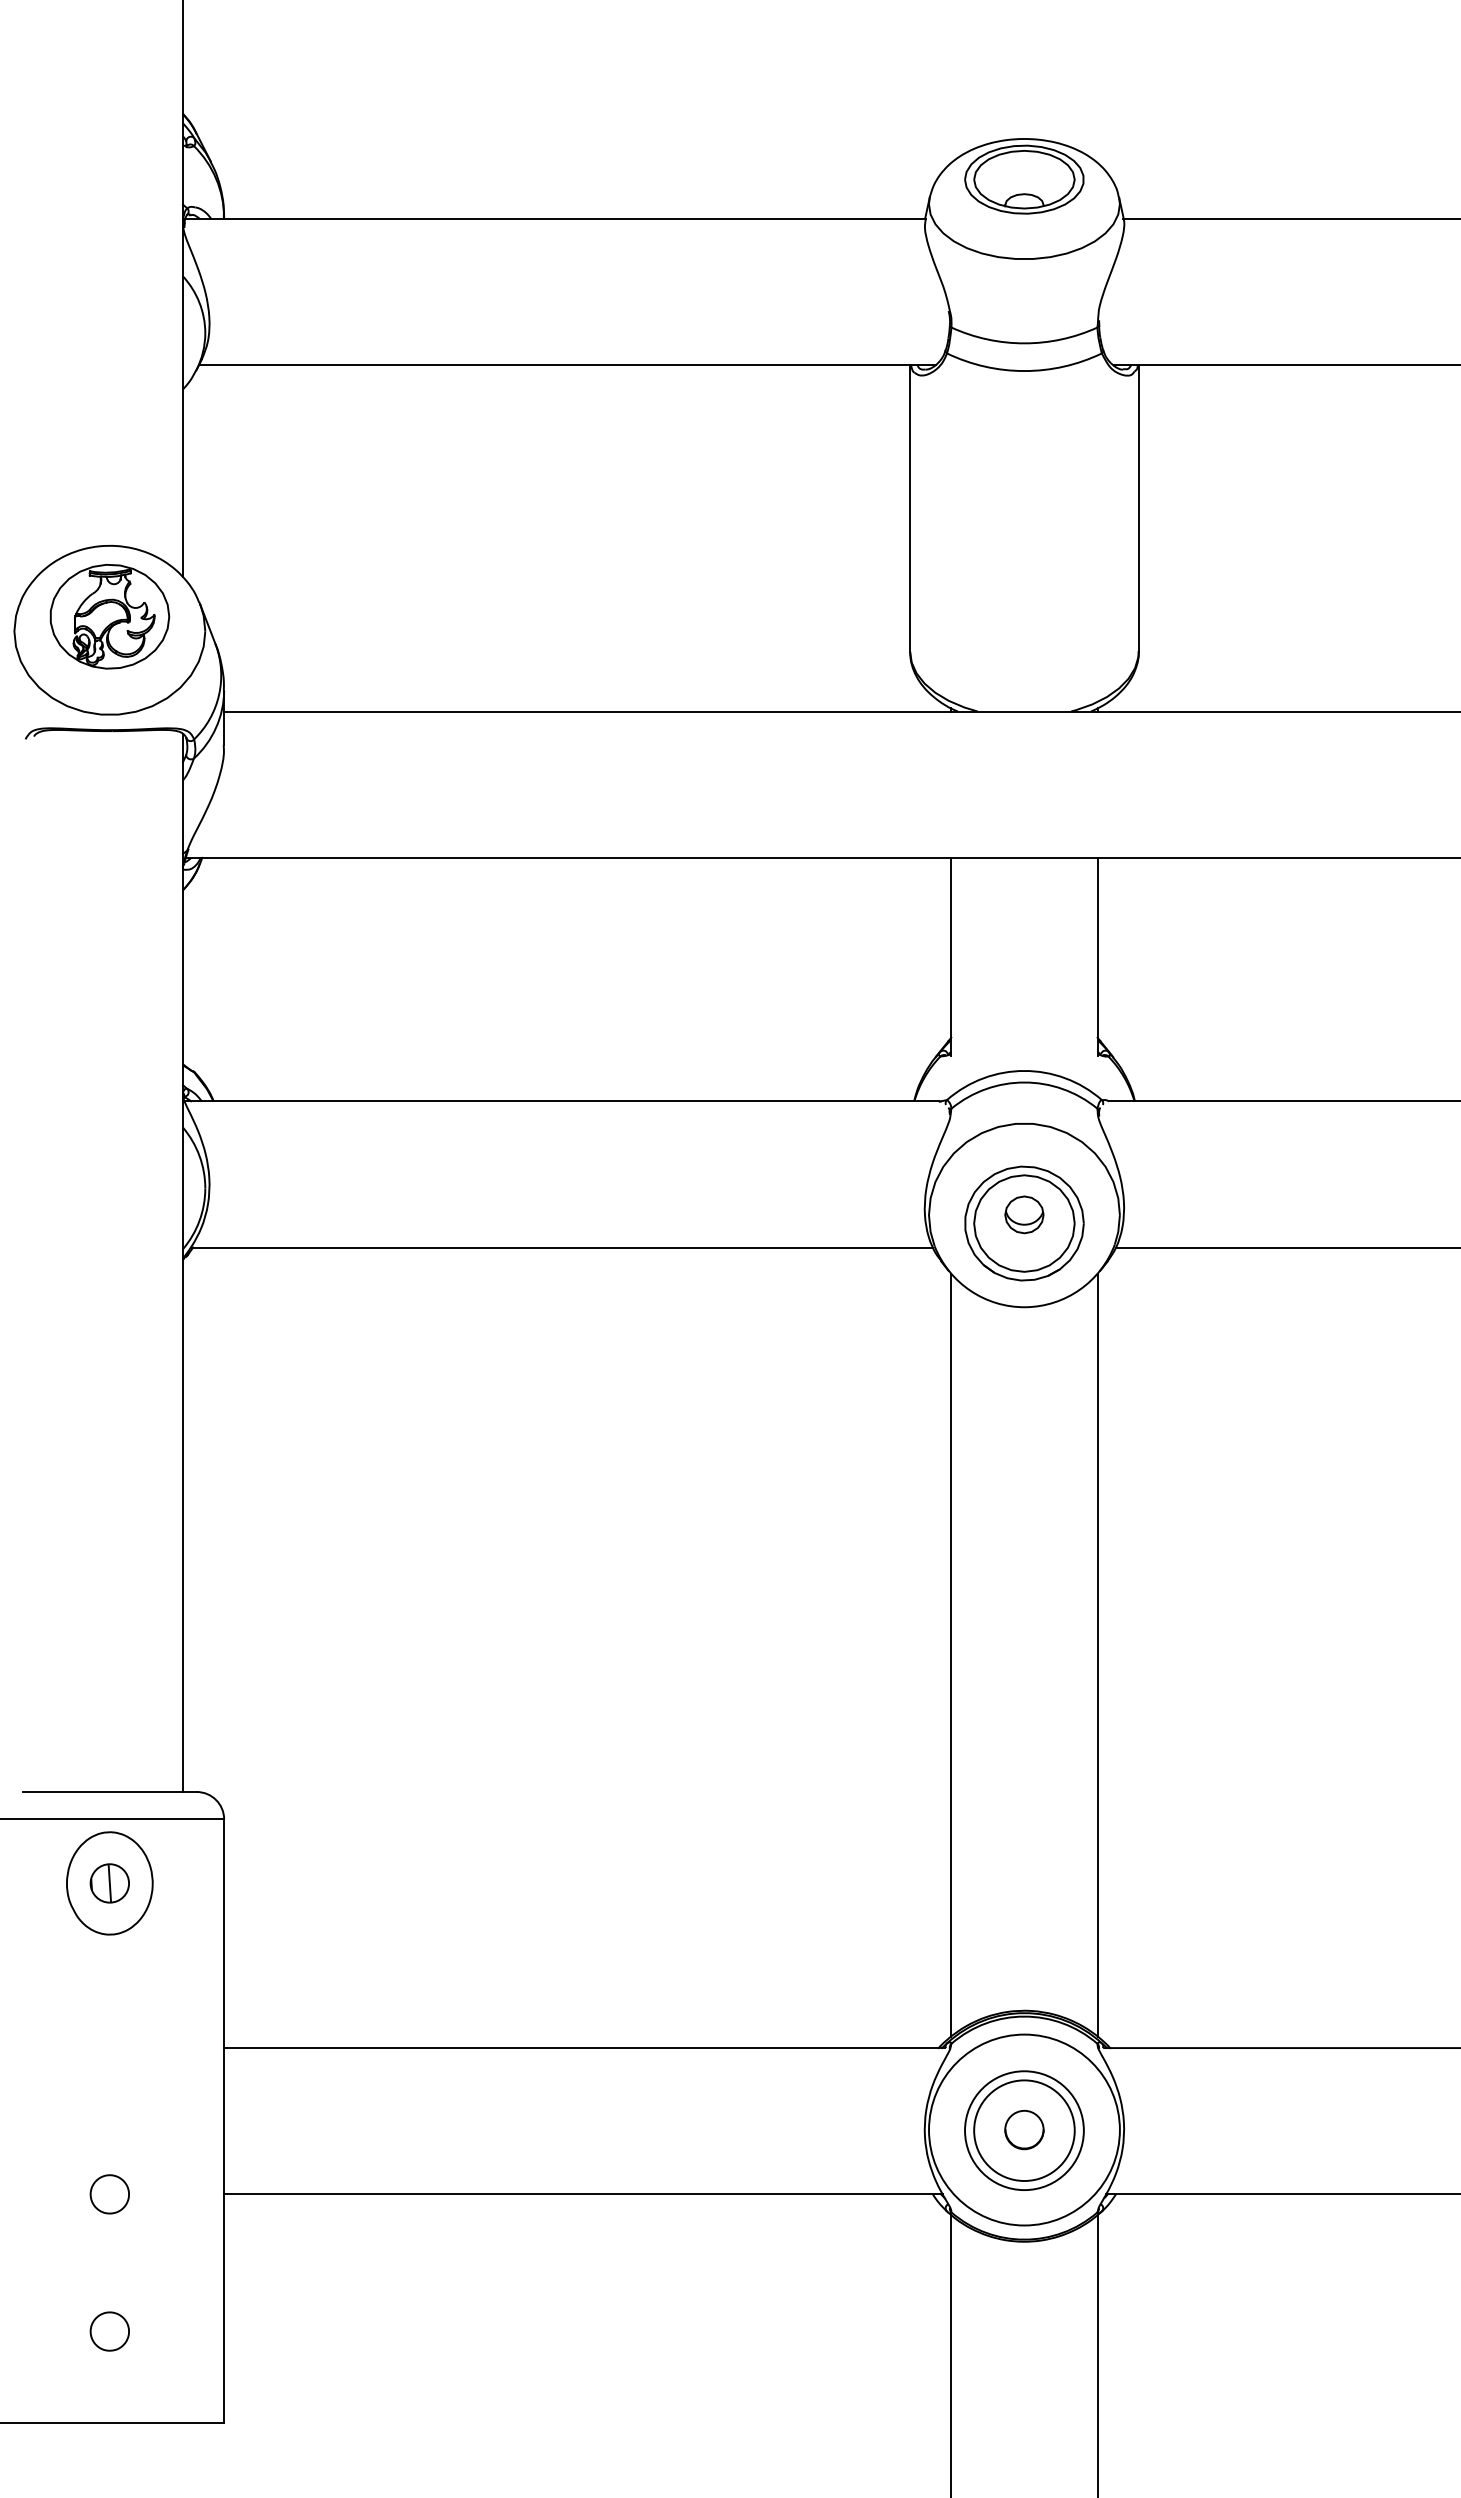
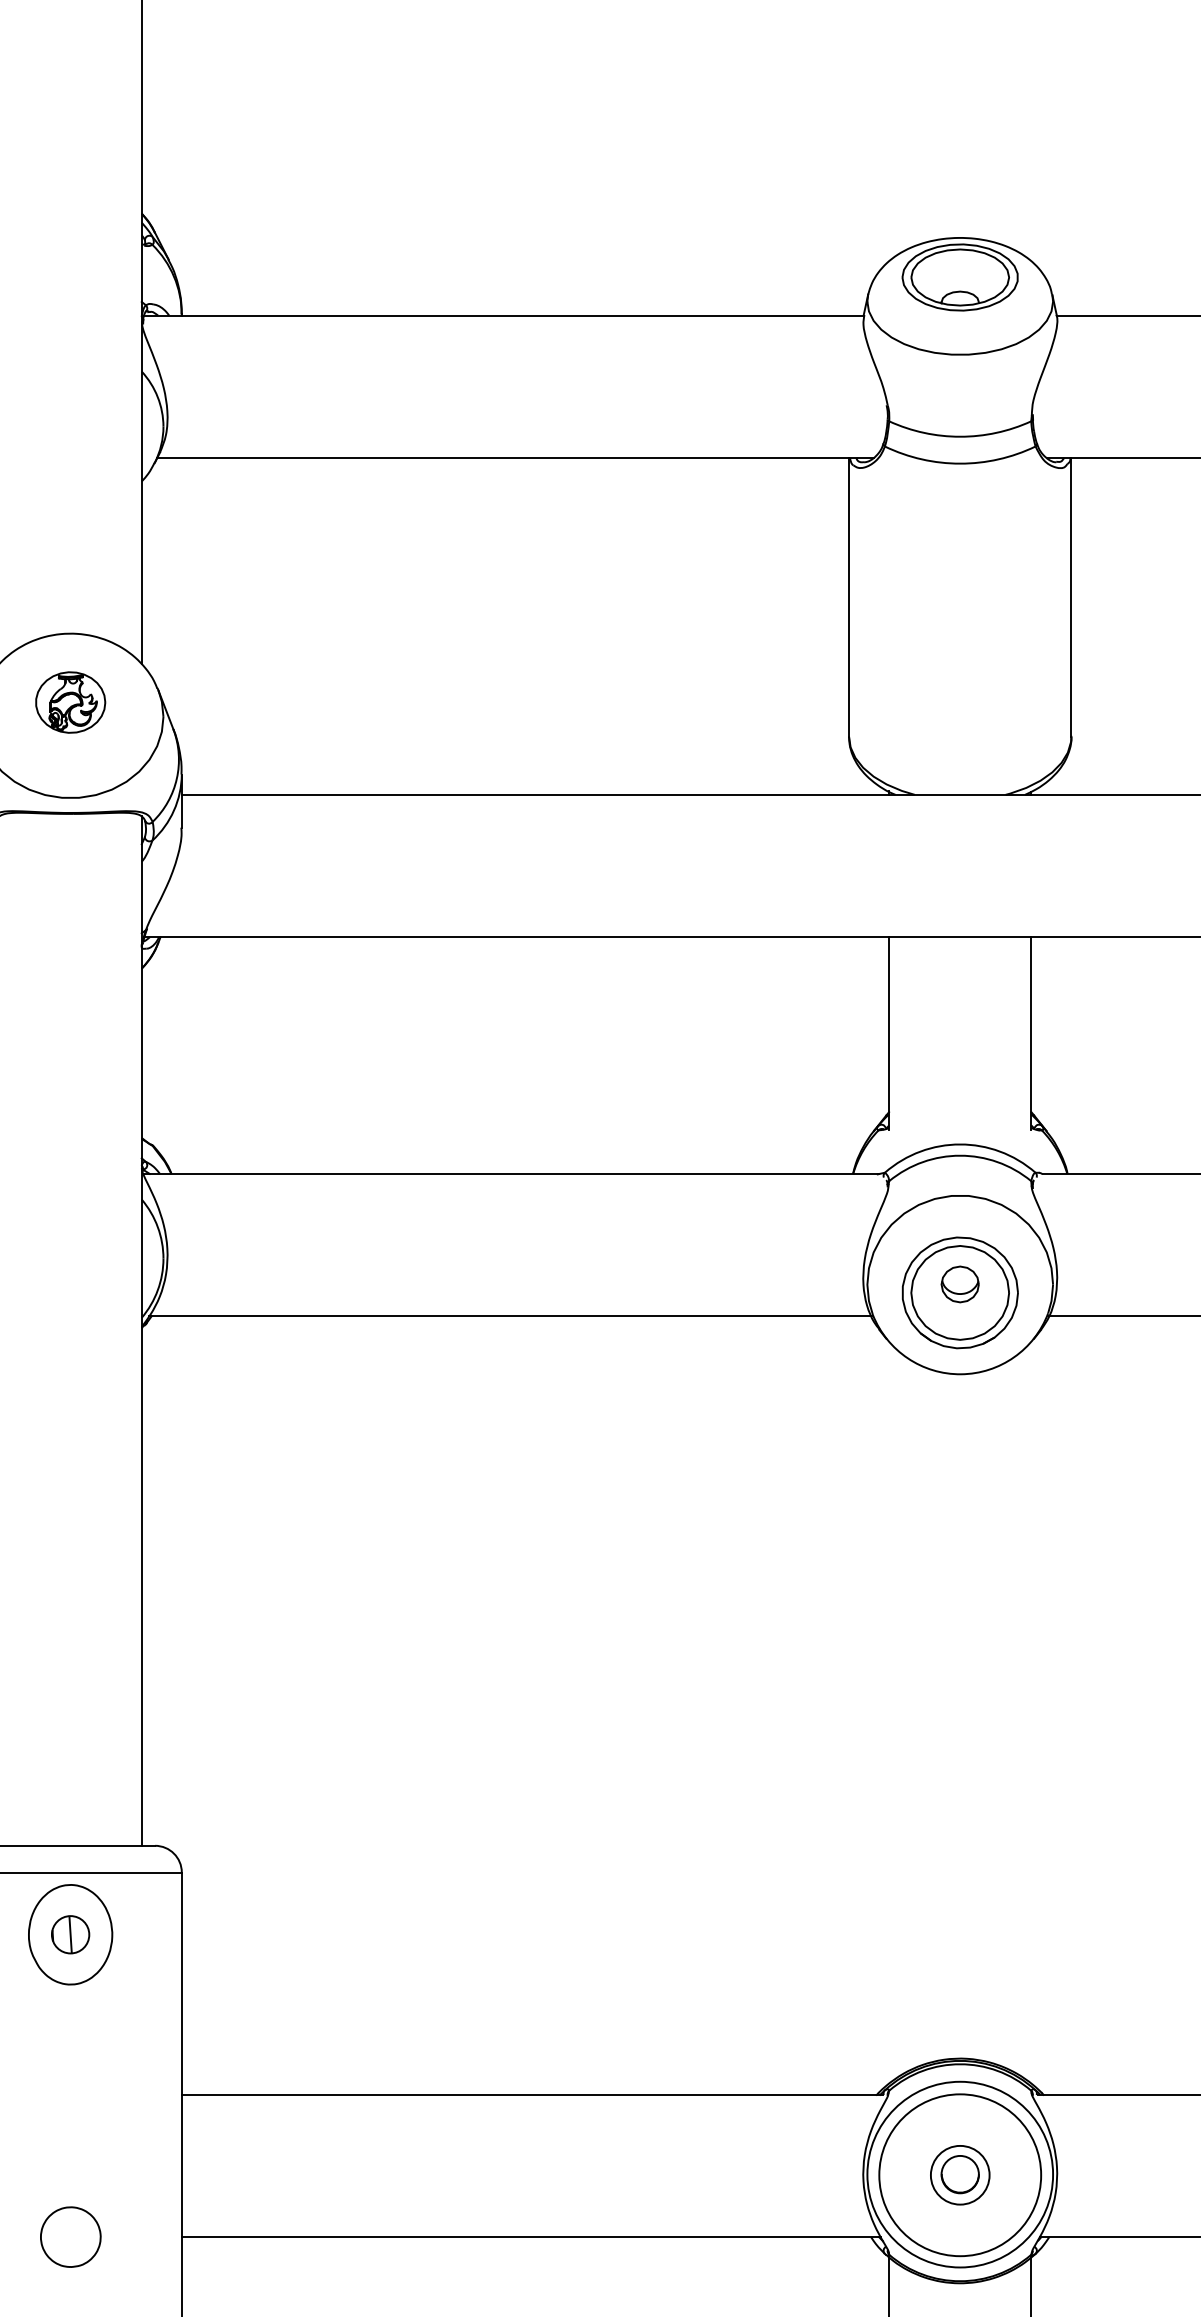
part: (109, 616) -> (70, 702), size x0.6
line: (951, 1655) -> (889, 1713), removed
line: (1097, 1655) -> (1031, 1713), removed
circle: (1024, 2130) -> (960, 2175), size x0.6
circle: (1024, 2130) -> (960, 2175), size x1.4
part: (109, 2194) -> (70, 2237), size x1.6

